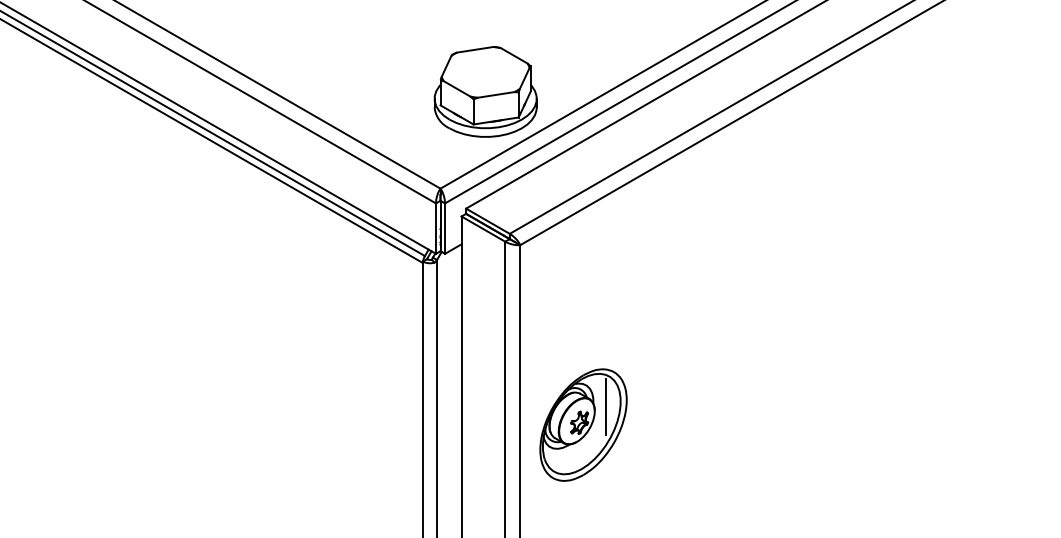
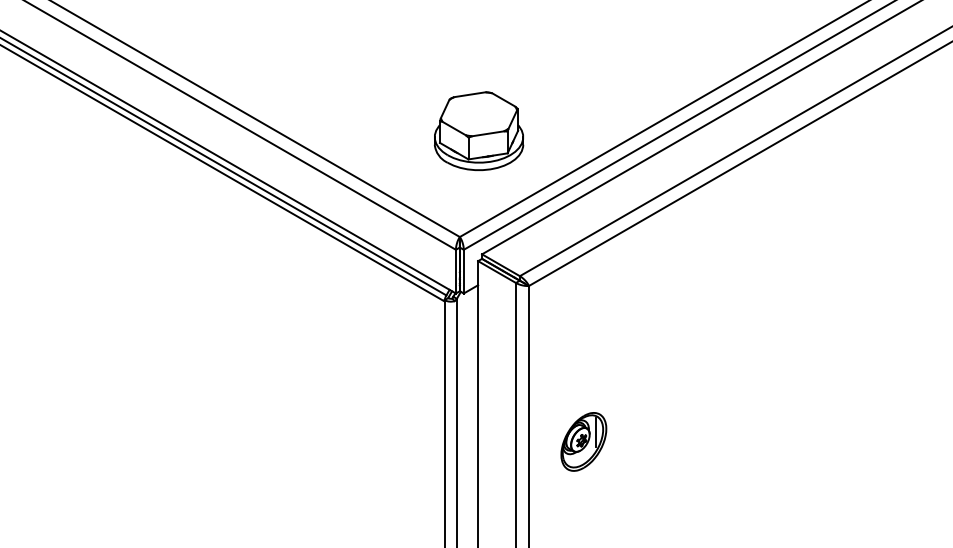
part: (486, 91) -> (479, 130), moved
part: (583, 424) -> (583, 441), size x0.6

